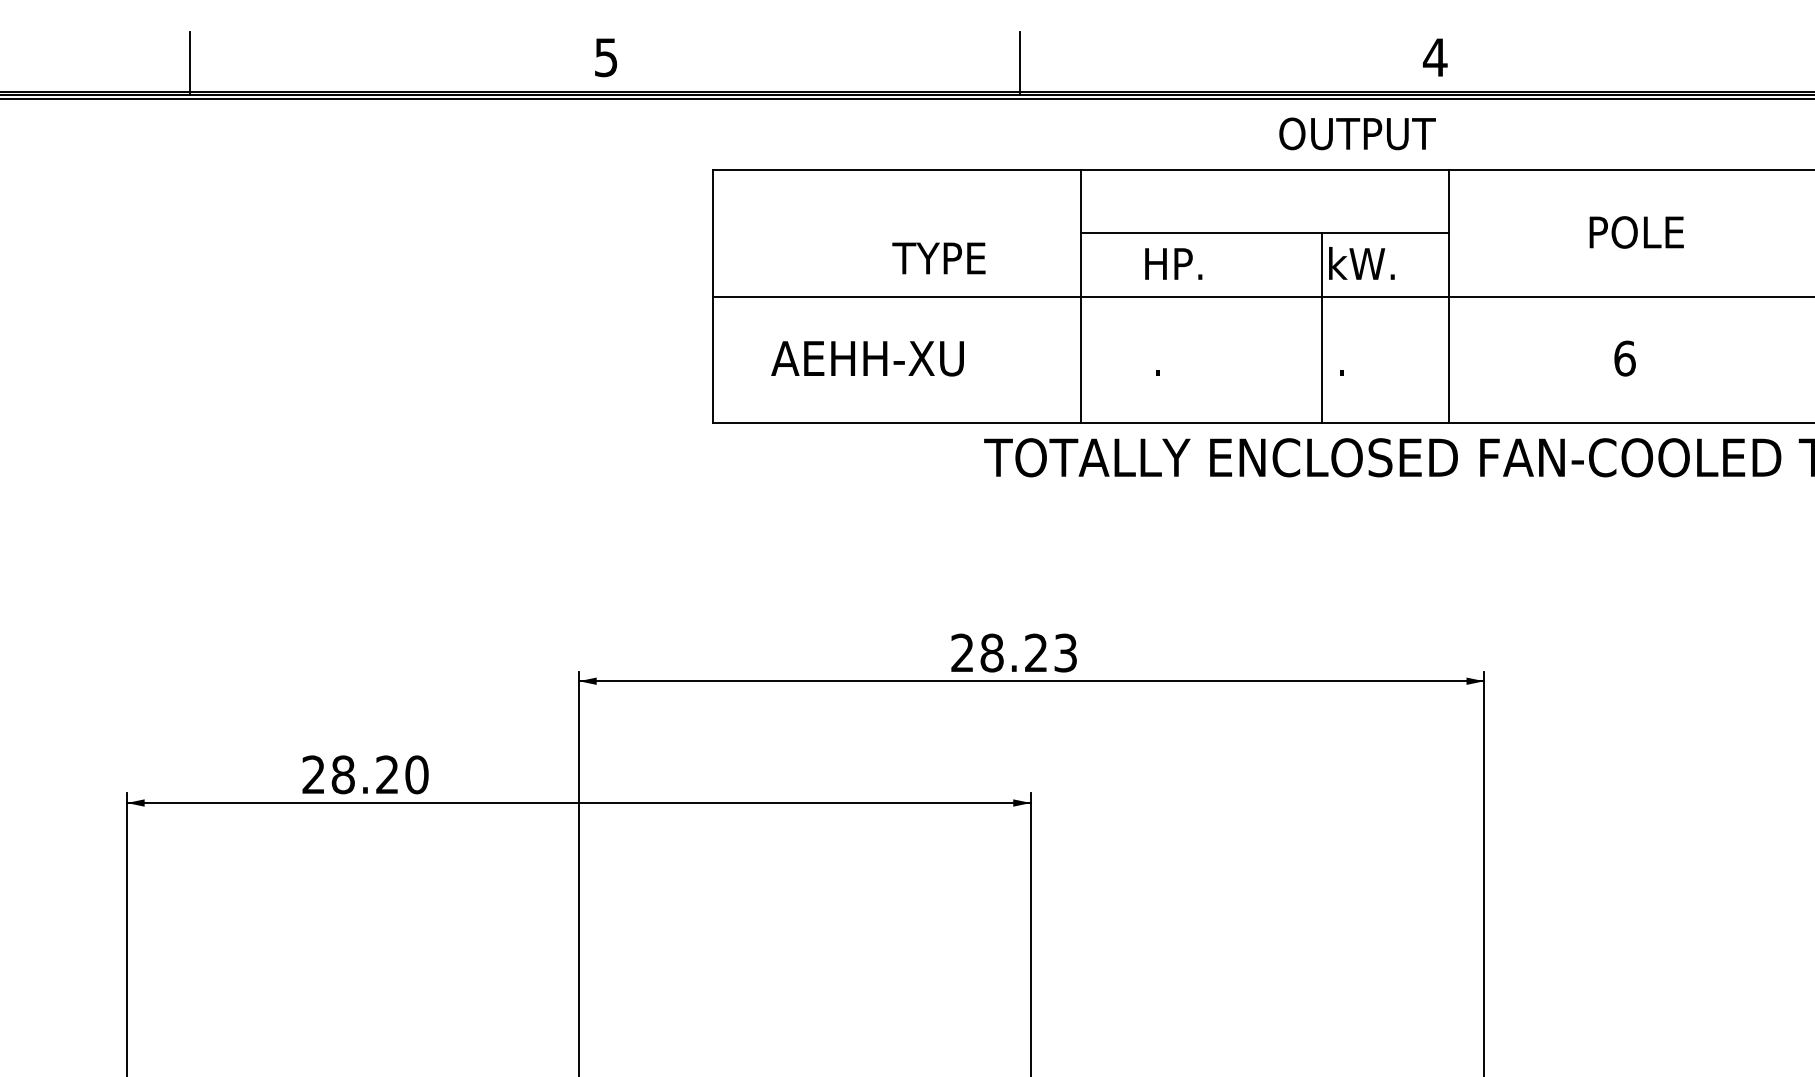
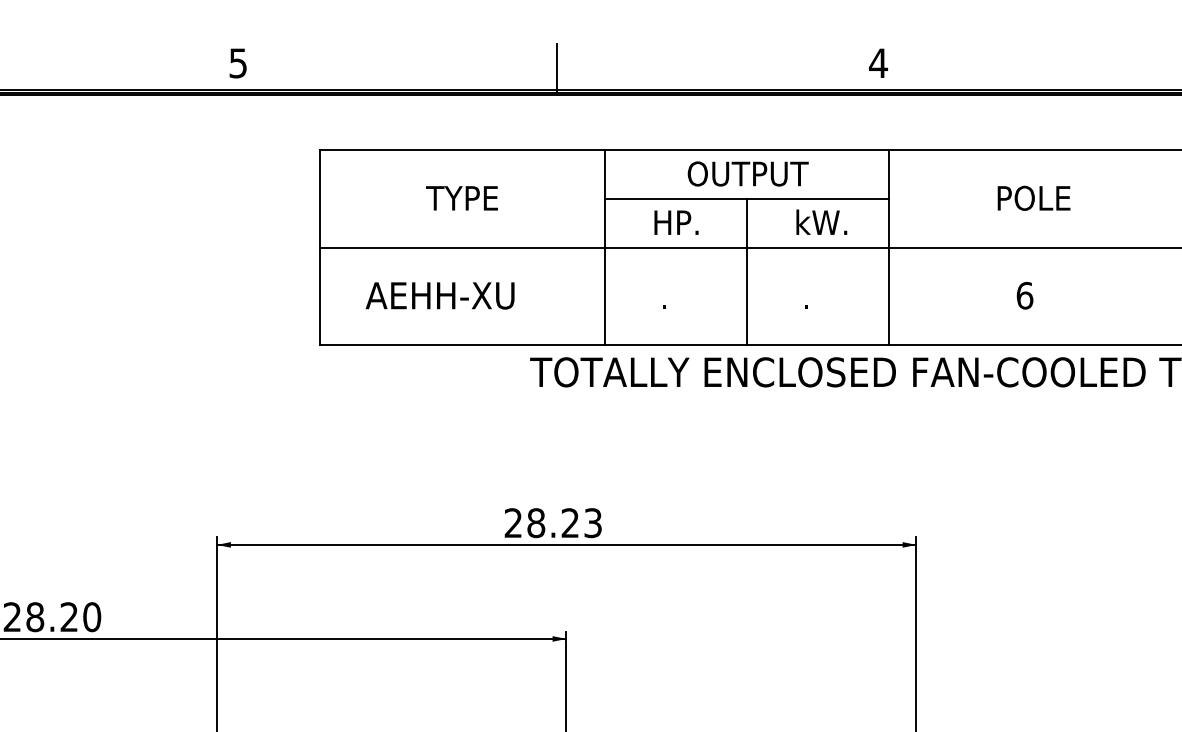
text: (1357, 133) -> (748, 173), moved
text: (938, 258) -> (461, 198), moved
line: (1321, 327) -> (746, 271), moved

